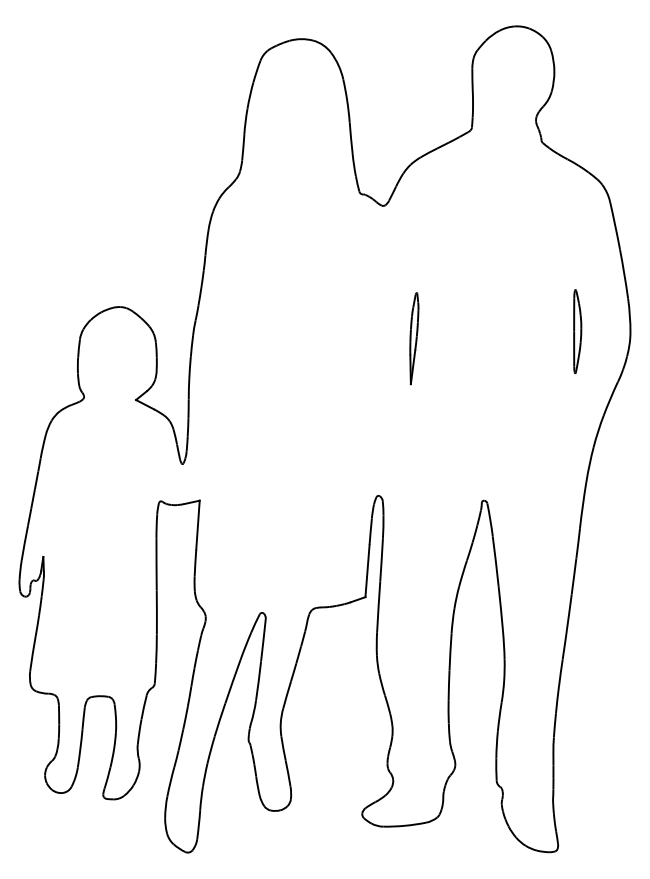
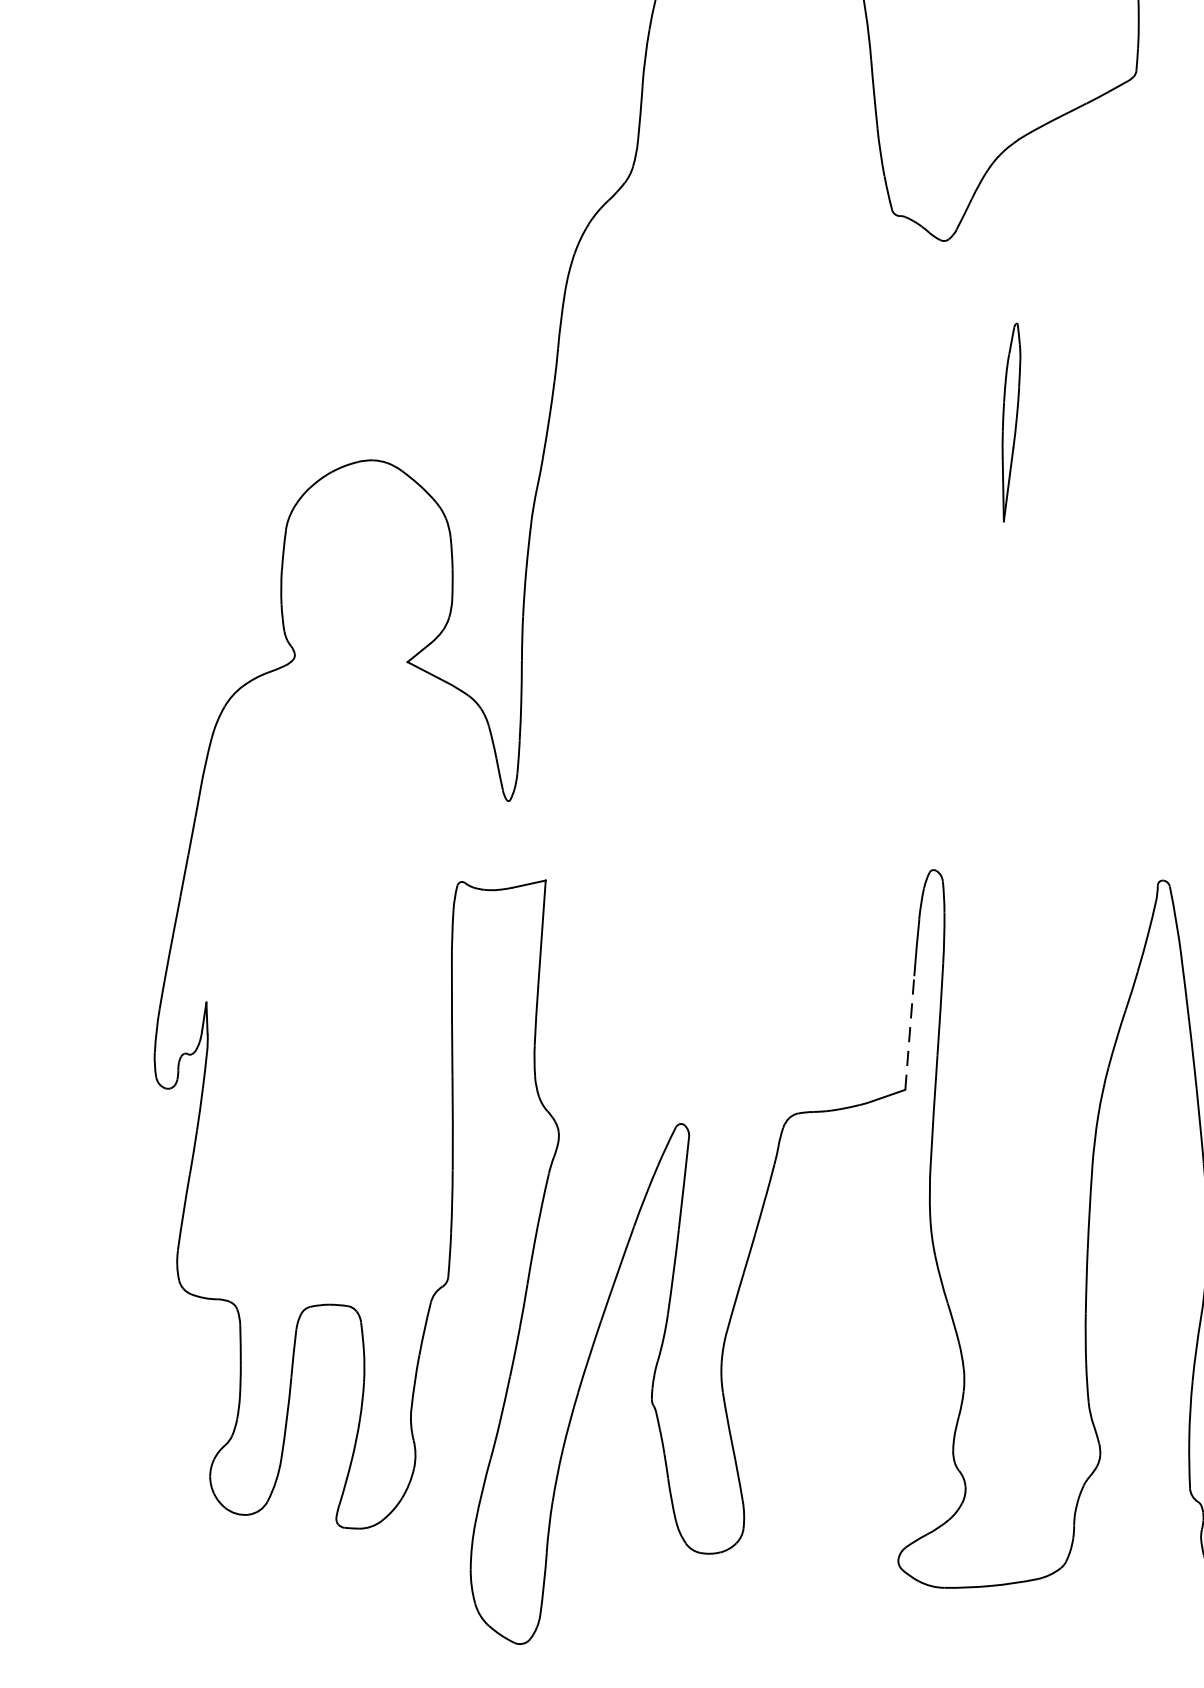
part: (414, 338) -> (1011, 422), moved
line: (367, 570) -> (909, 1031), solid -> dashed

